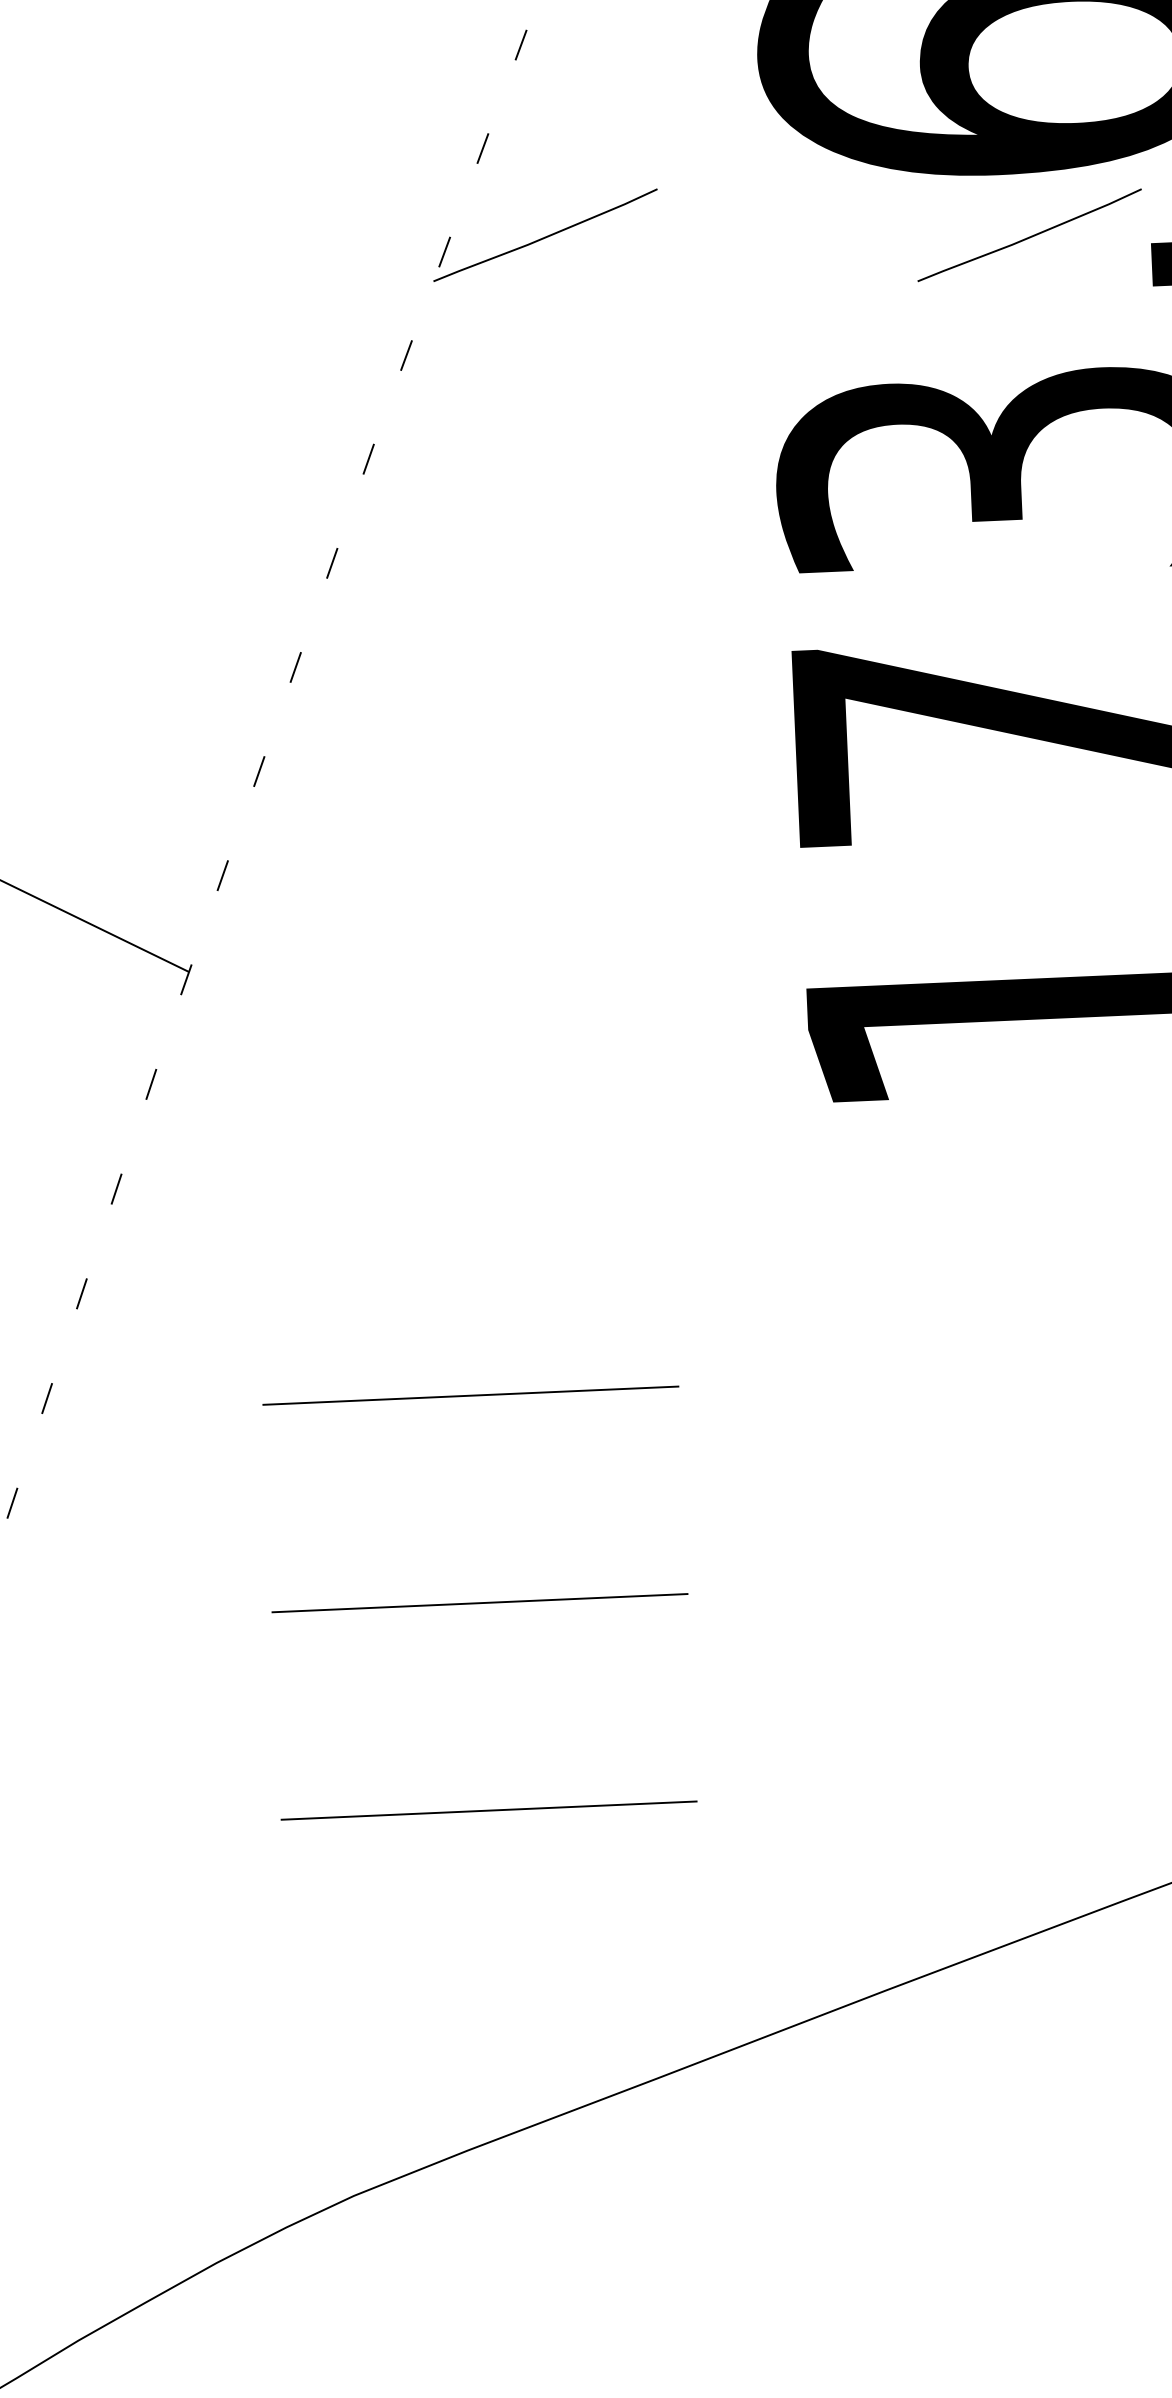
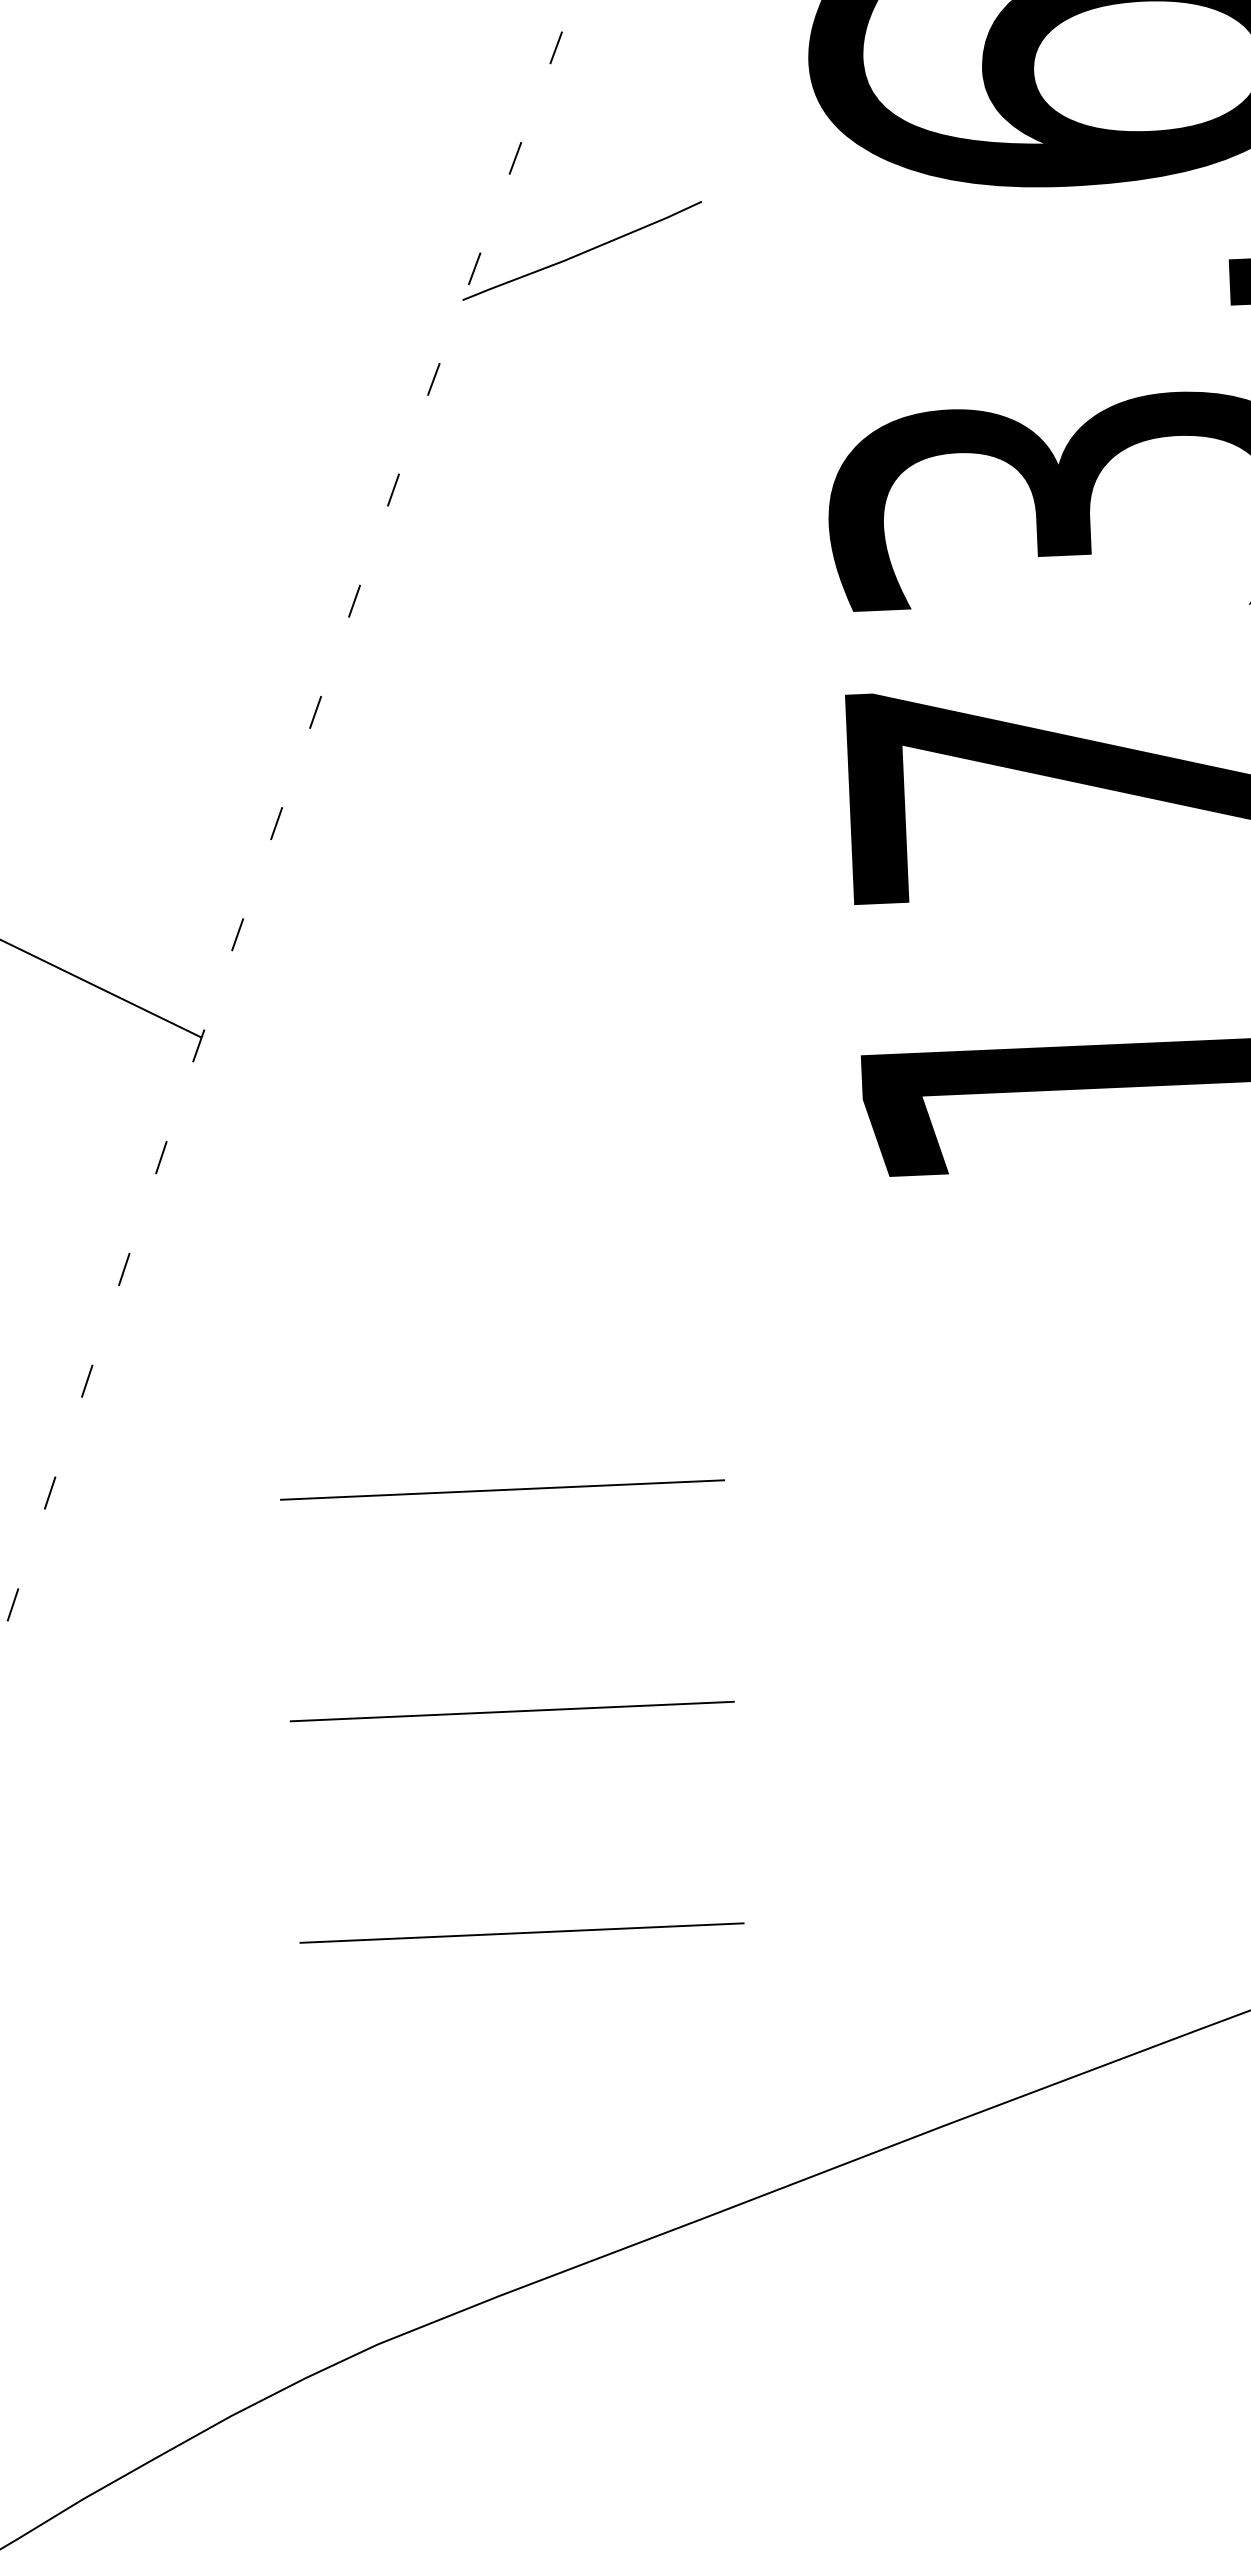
line: (1028, 236) -> (1098, 252), removed

